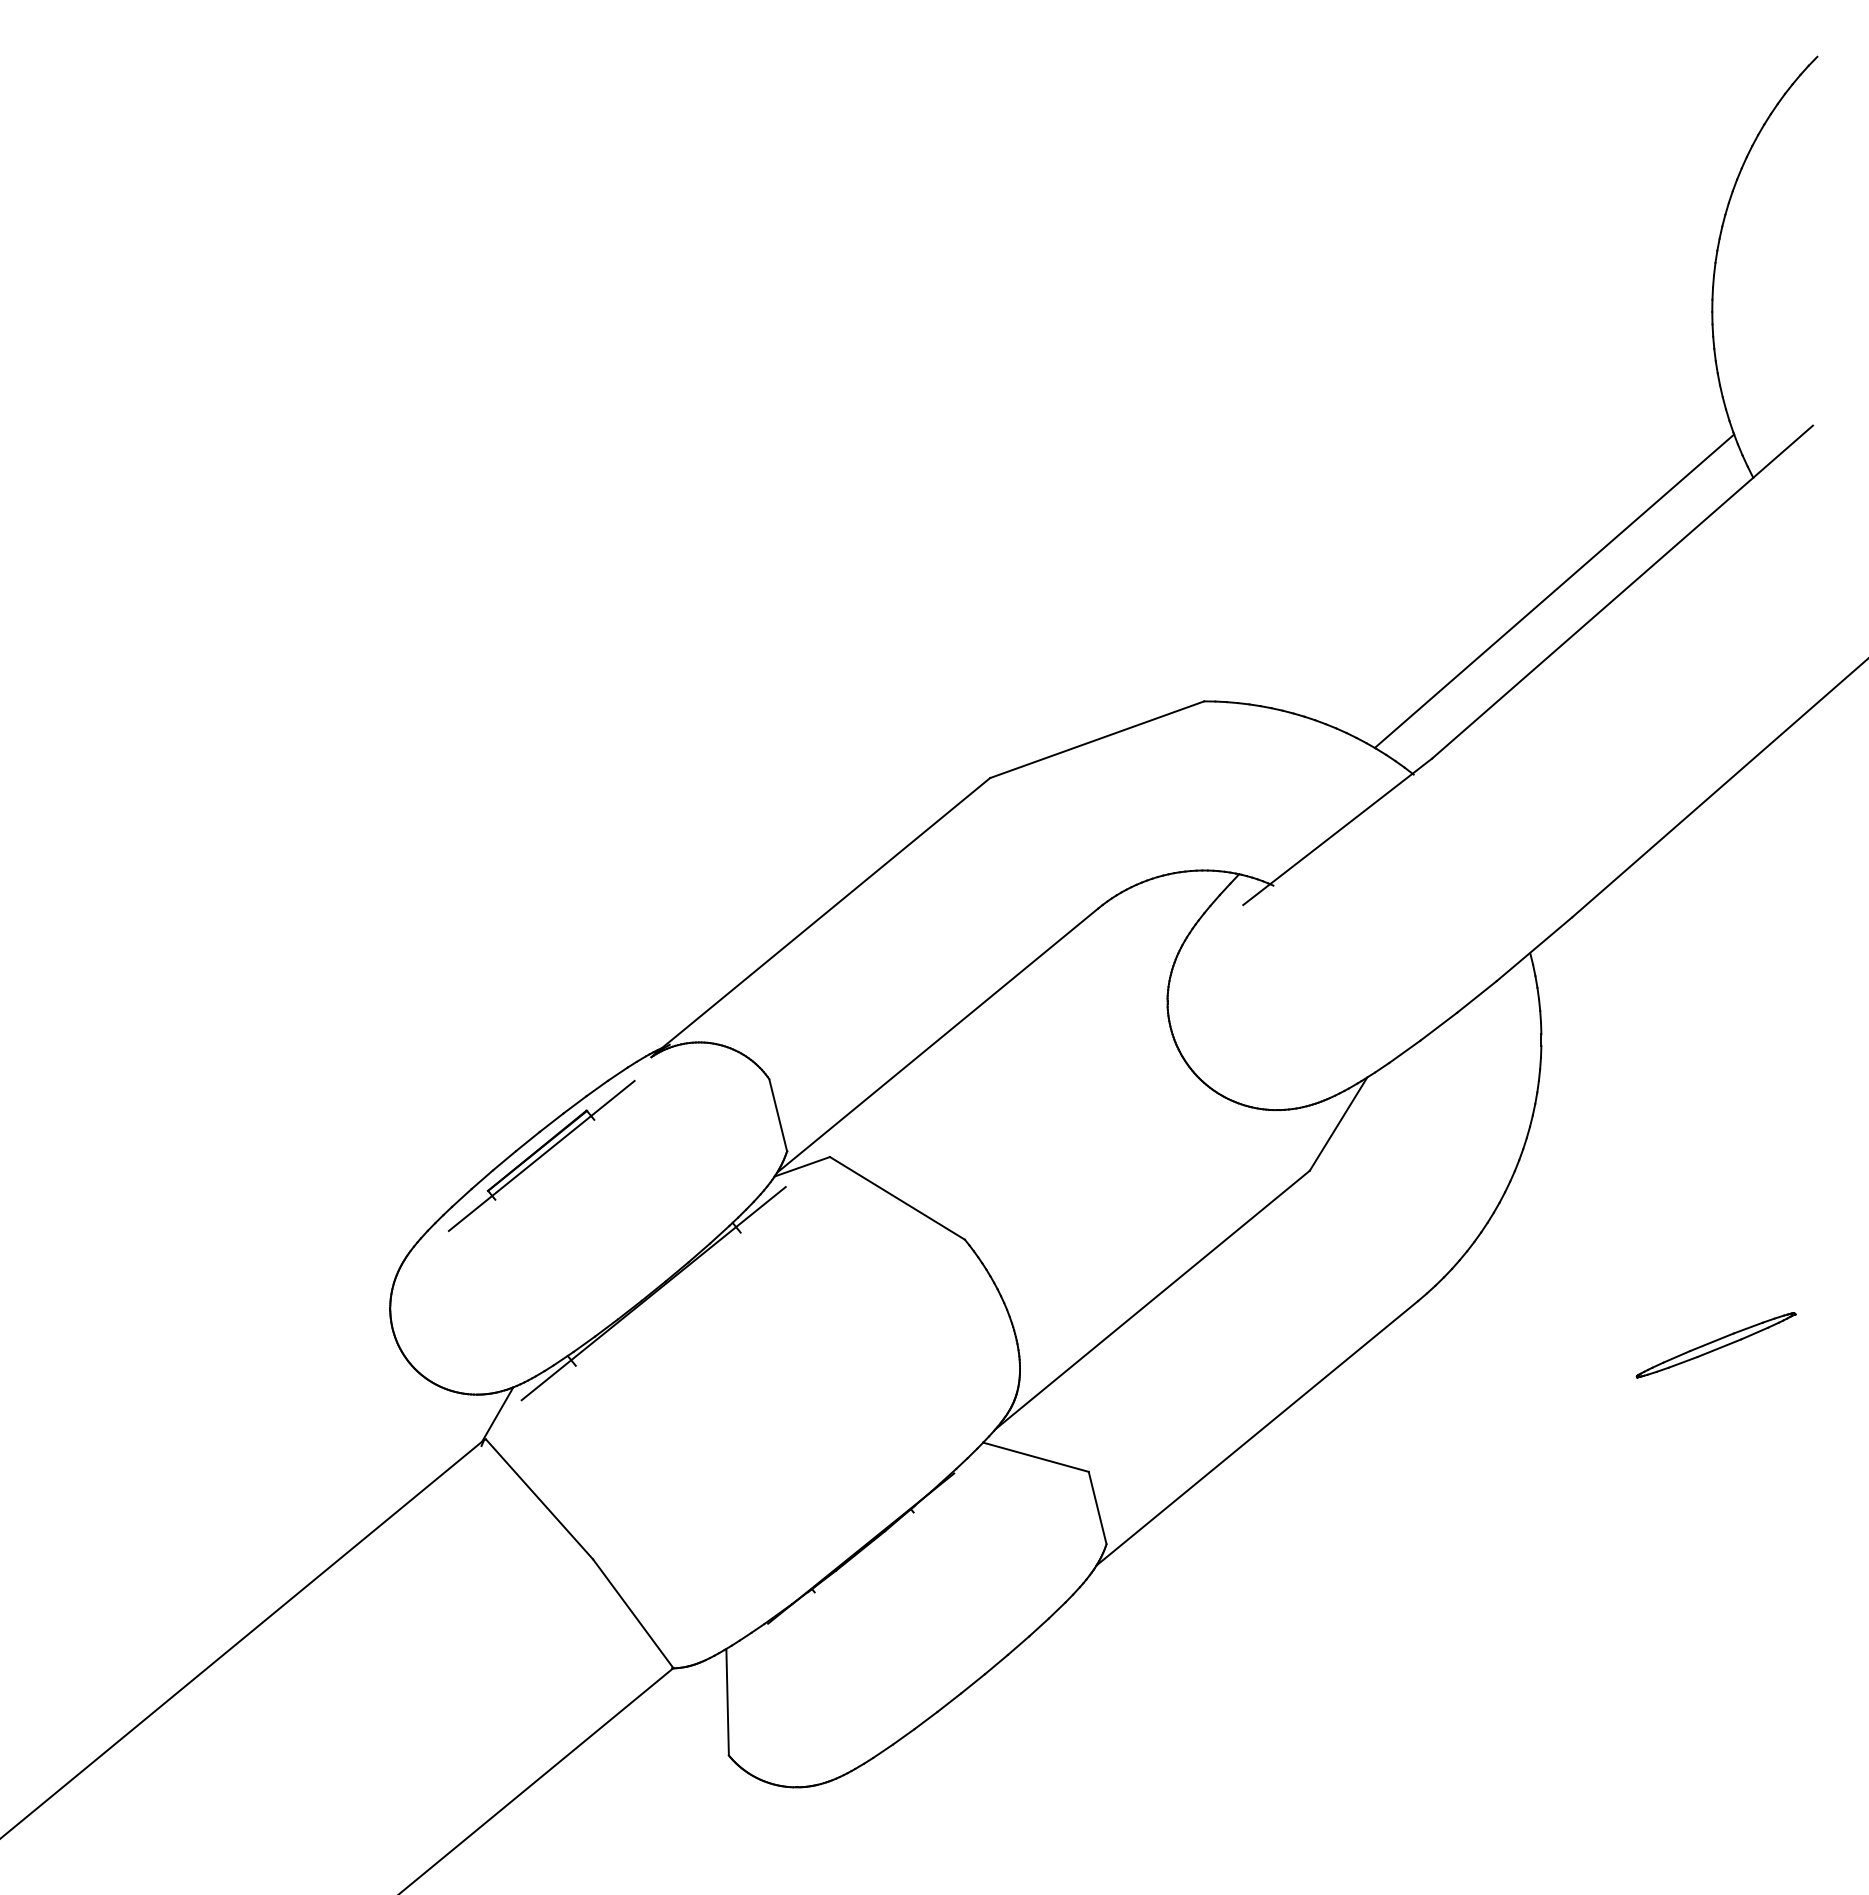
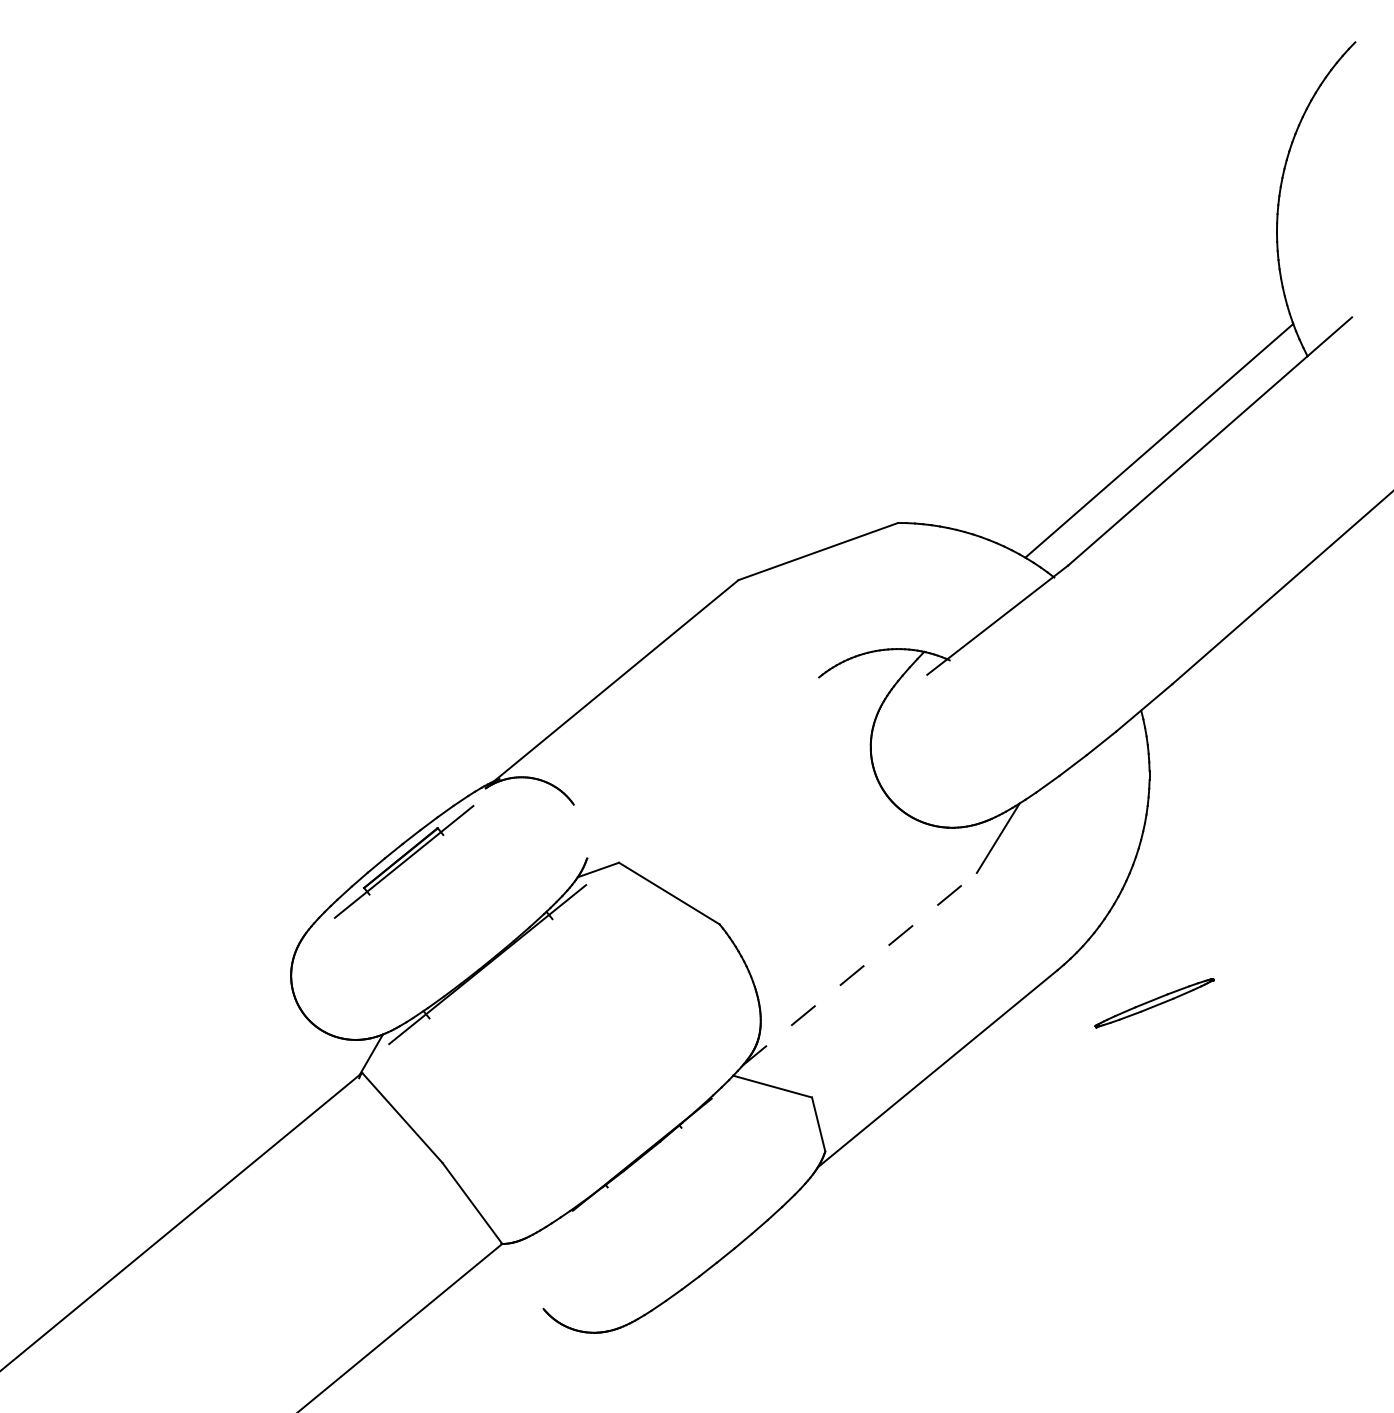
line: (937, 1040) -> (699, 775), removed
line: (778, 1115) -> (580, 831), removed
line: (1153, 1299) -> (860, 968), solid -> dashed
part: (1715, 1345) -> (1154, 1003), moved
line: (727, 1701) -> (542, 1268), removed

